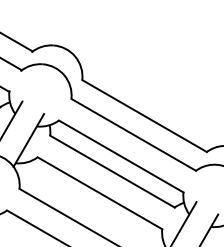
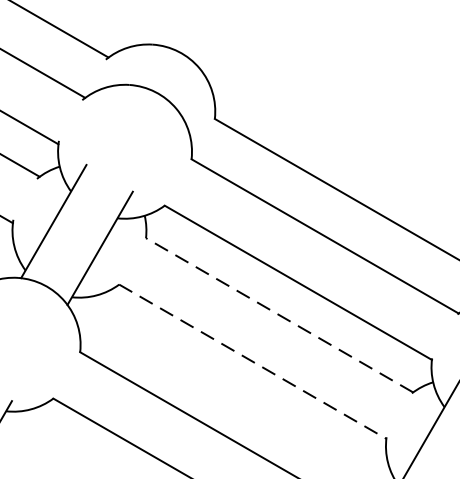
line: (112, 171) -> (279, 315), solid -> dashed
line: (99, 193) -> (251, 362), solid -> dashed

